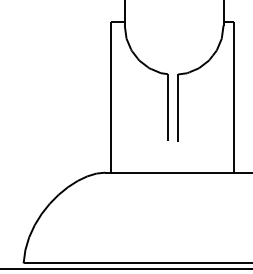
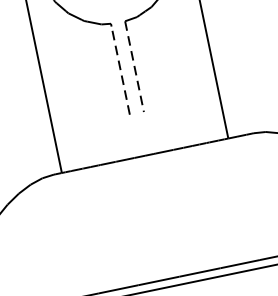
line: (178, 107) -> (134, 65), solid -> dashed
line: (167, 108) -> (120, 70), solid -> dashed

